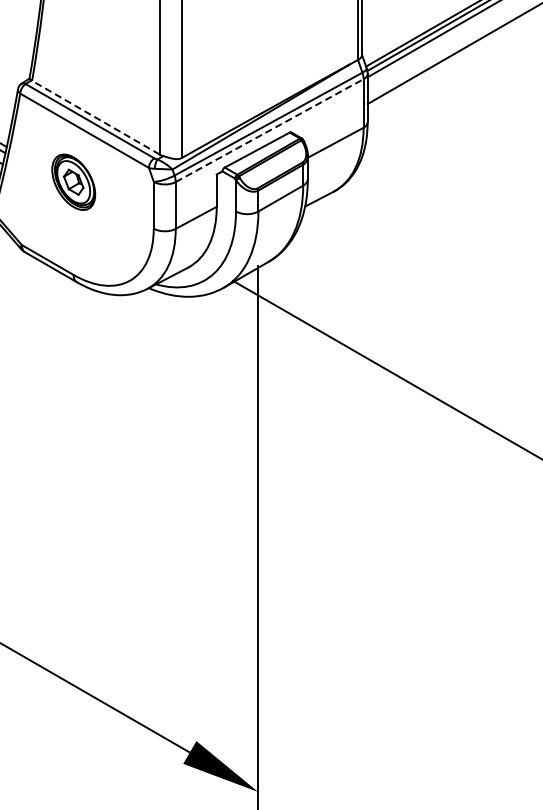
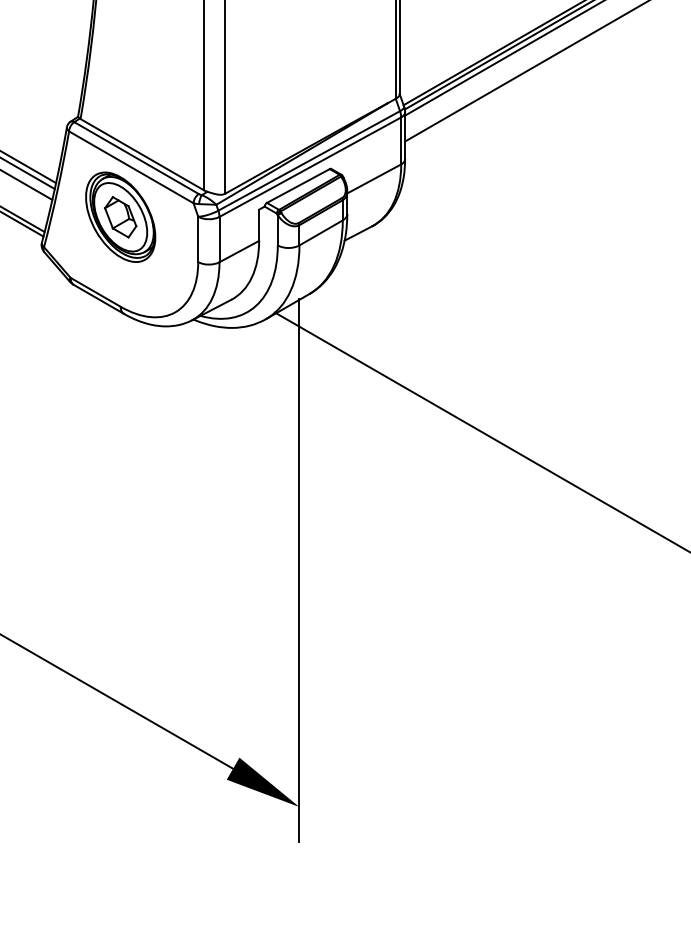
line: (95, 117) -> (141, 154), dashed -> solid
line: (269, 130) -> (310, 167), dashed -> solid
part: (73, 181) -> (120, 216), size x1.67

